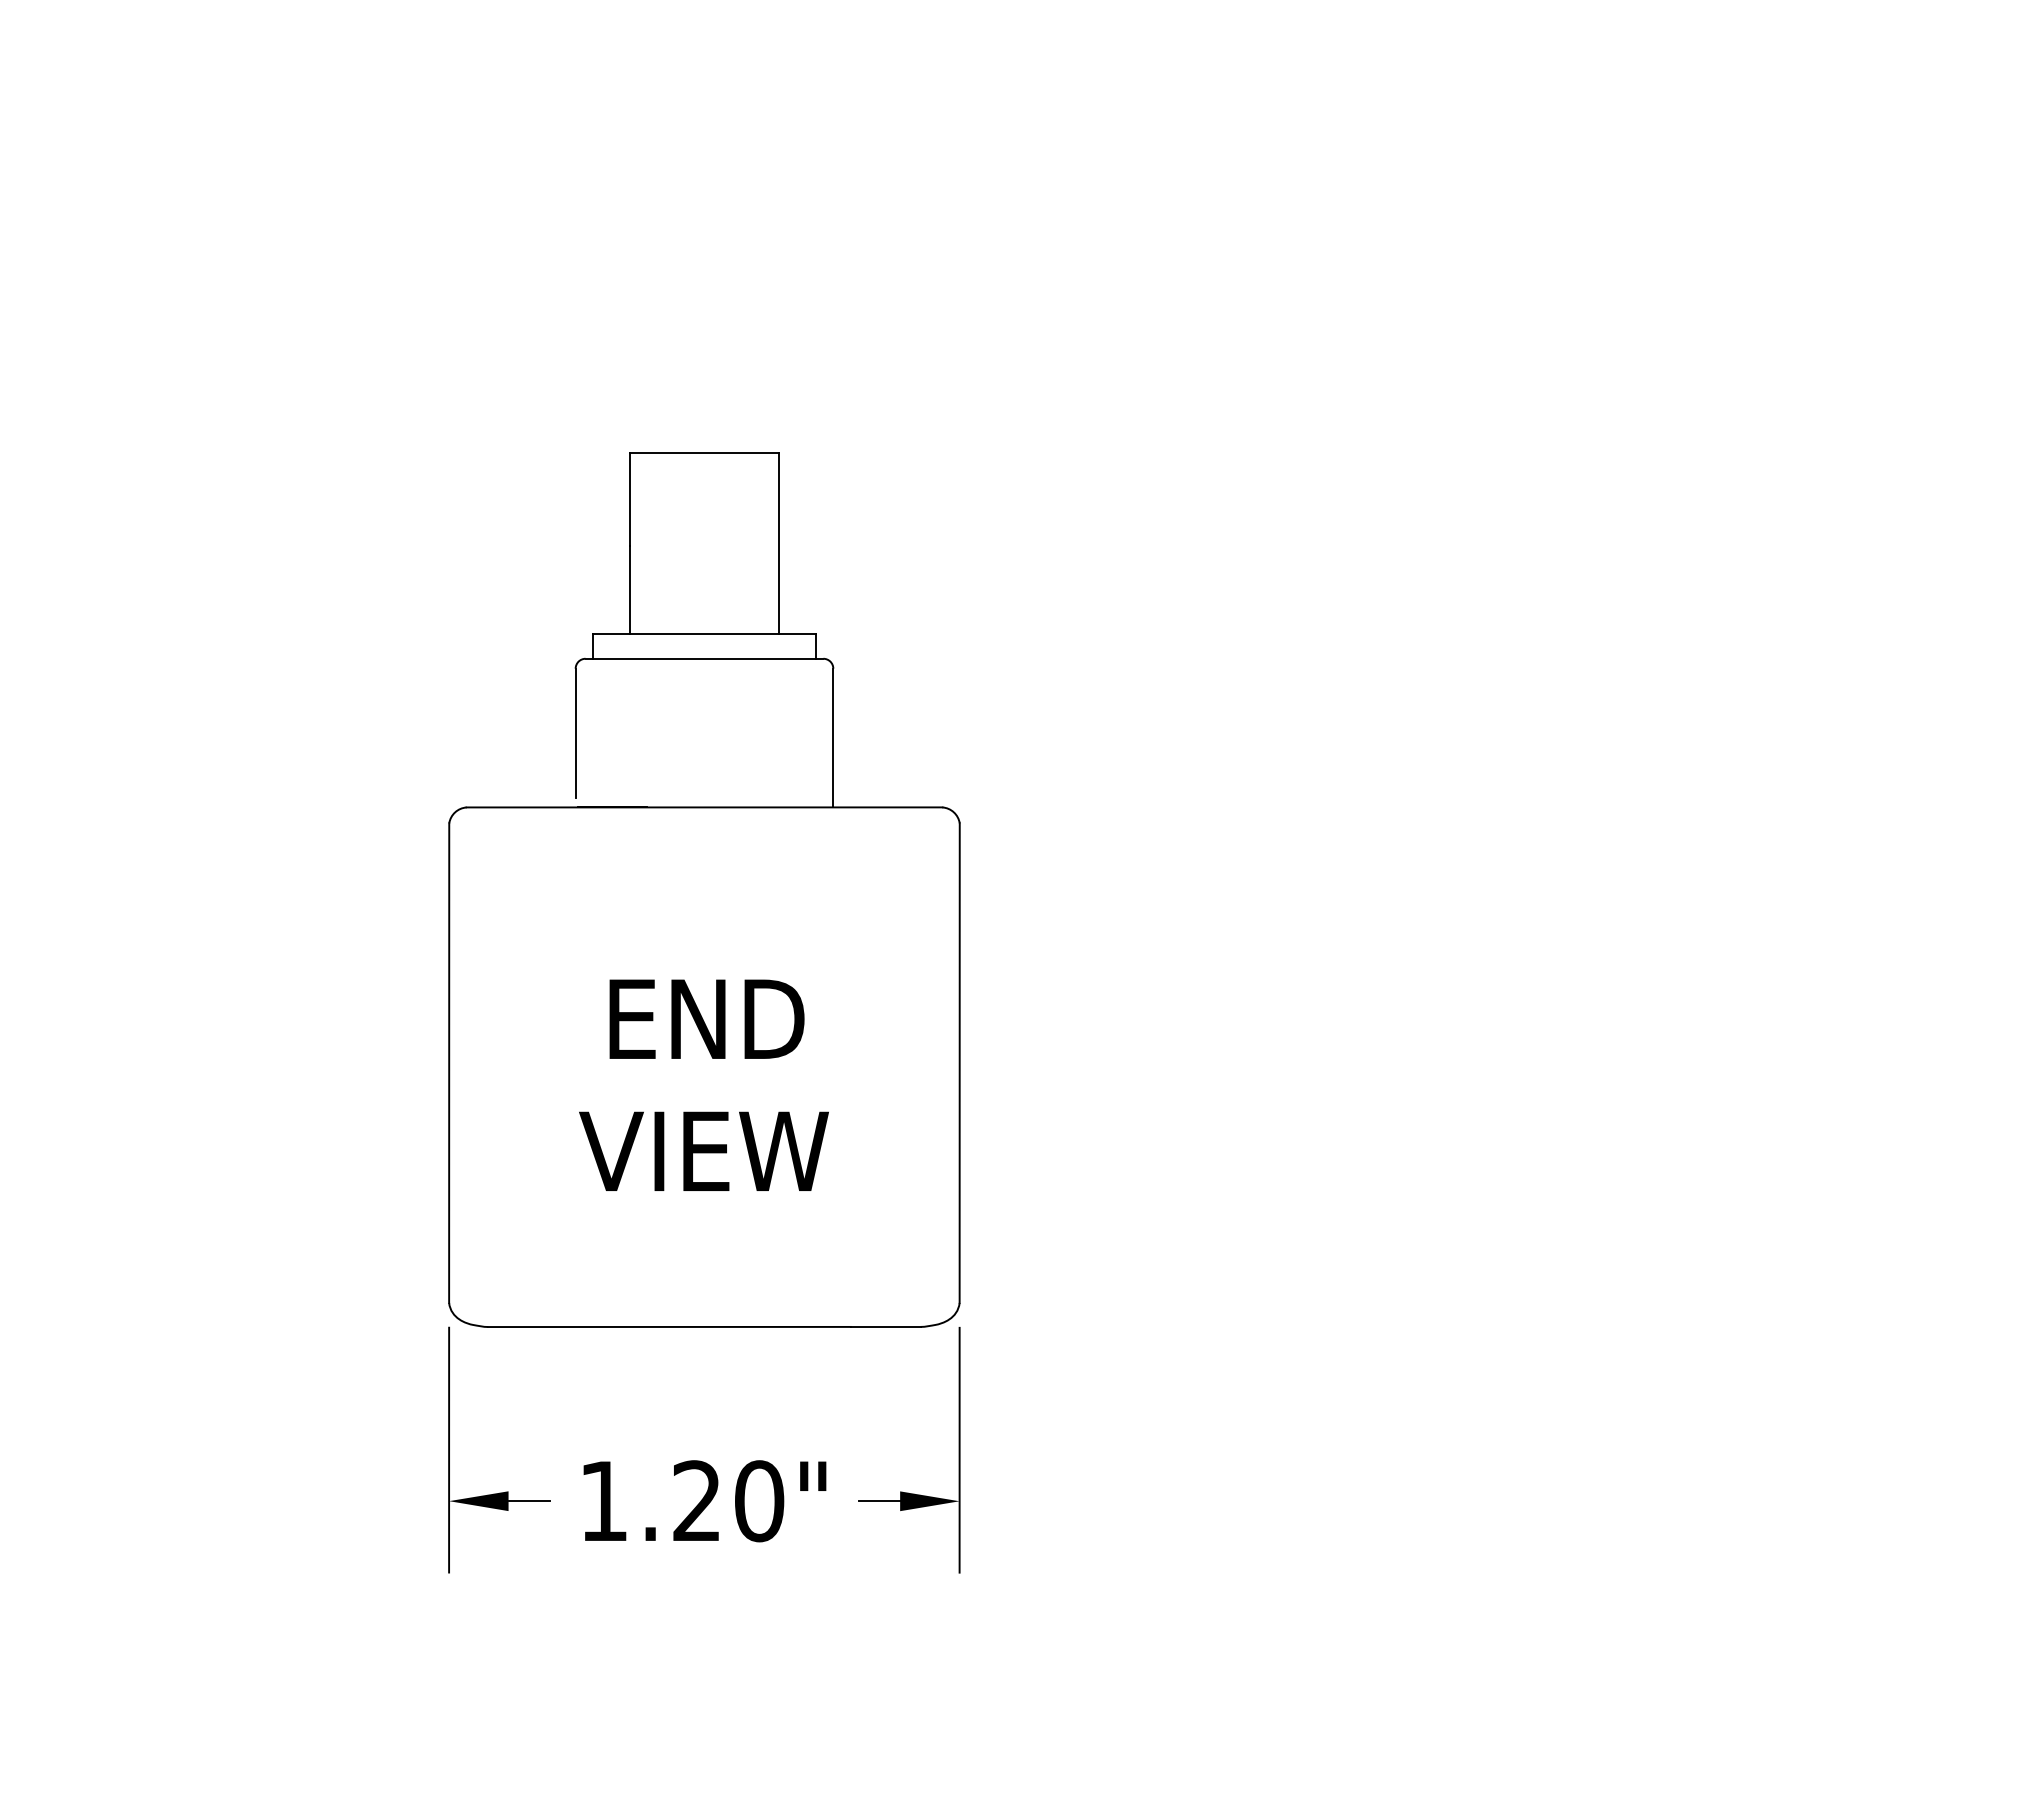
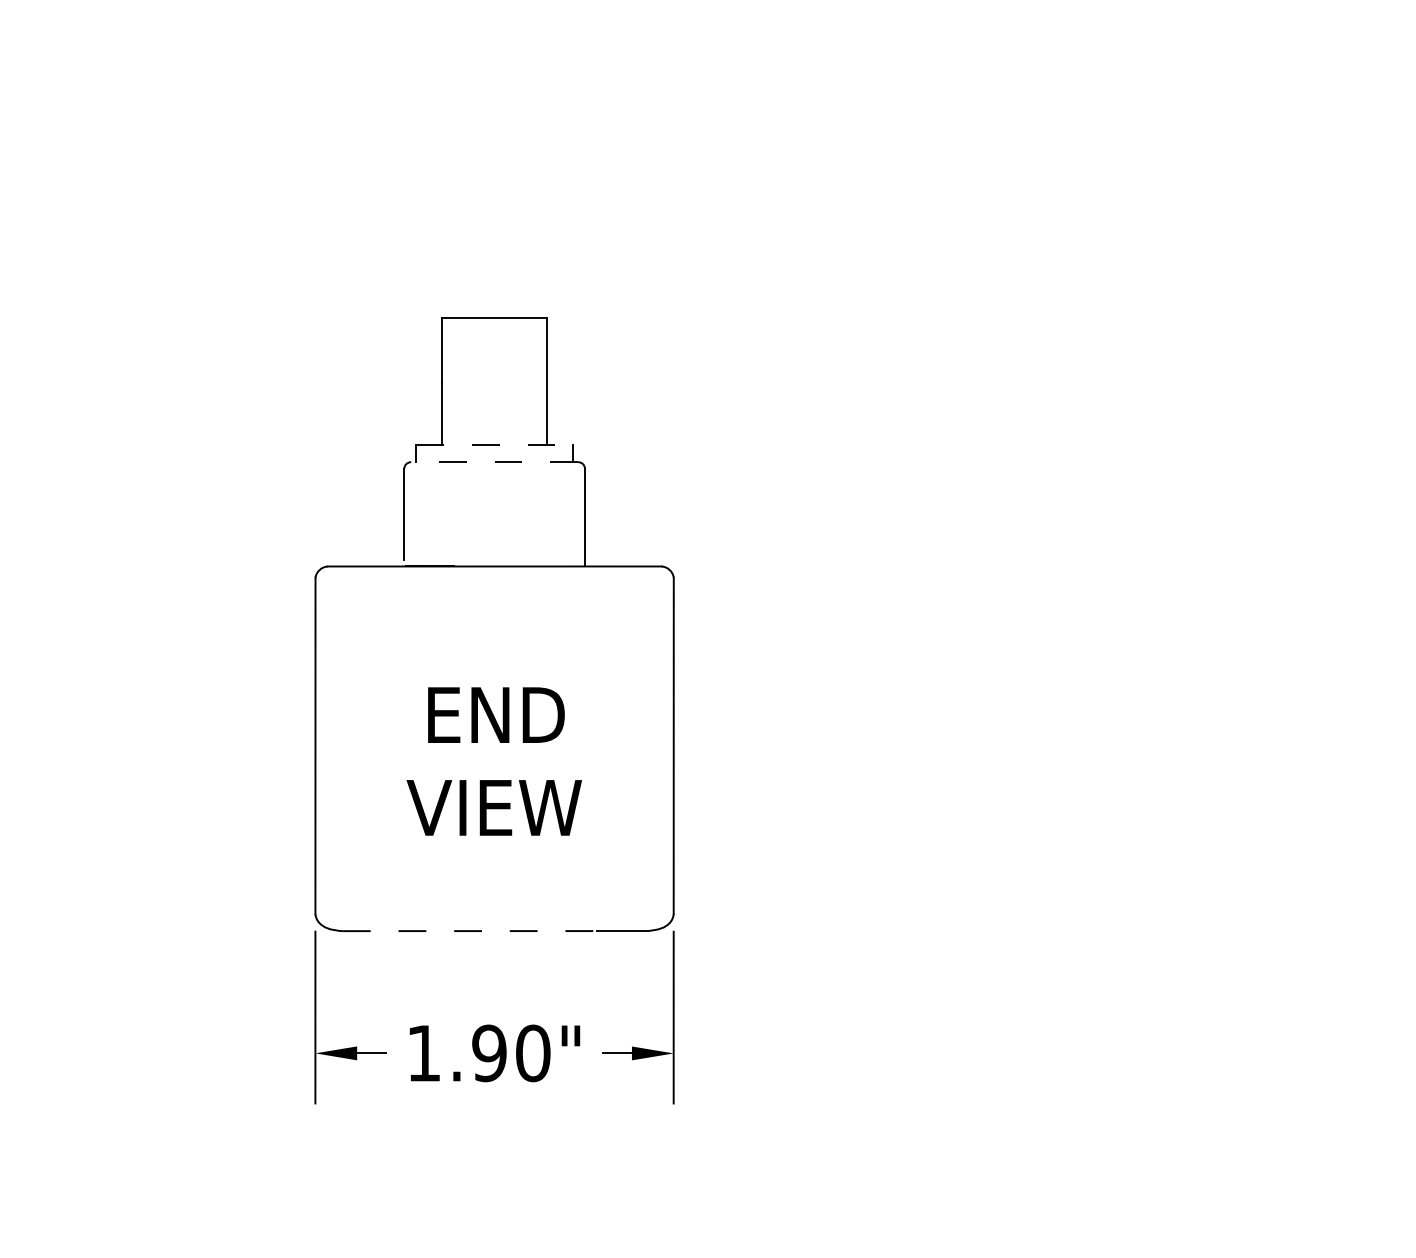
line: (704, 634) -> (494, 445), solid -> dashed
line: (704, 658) -> (494, 461), solid -> dashed
line: (670, 1326) -> (470, 930), solid -> dashed
text: (696, 1501) -> (489, 1053), 1.20" -> 1.90"

